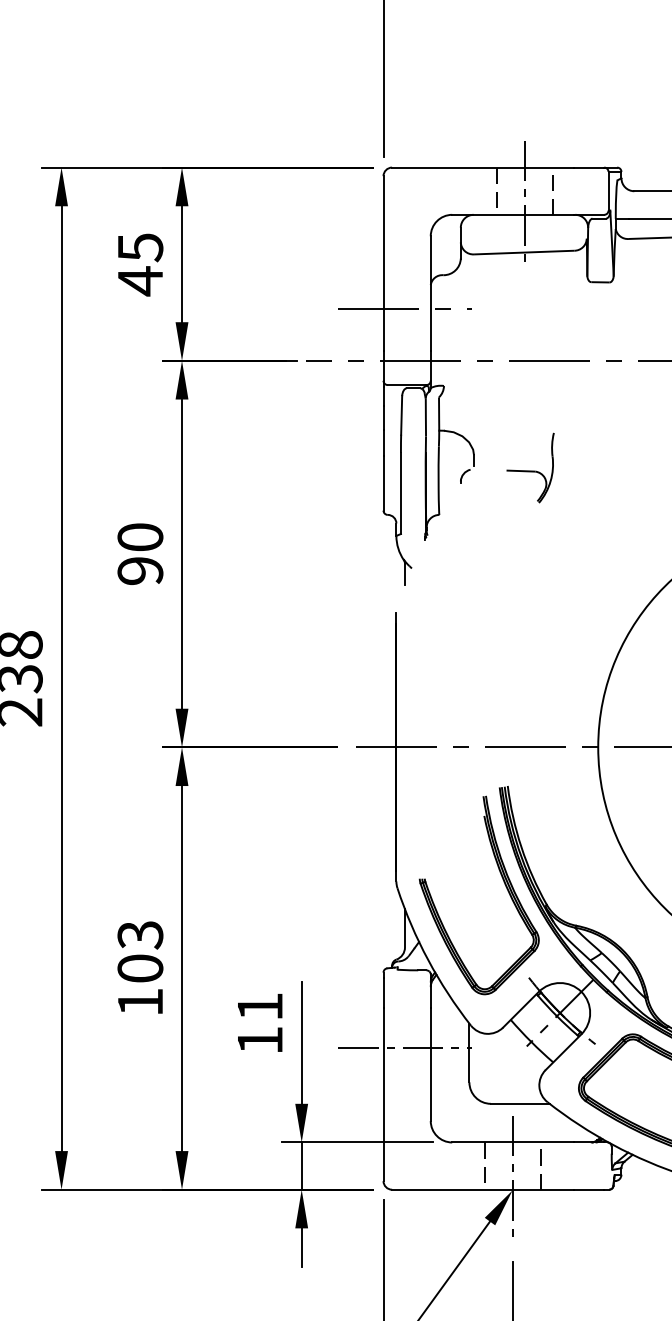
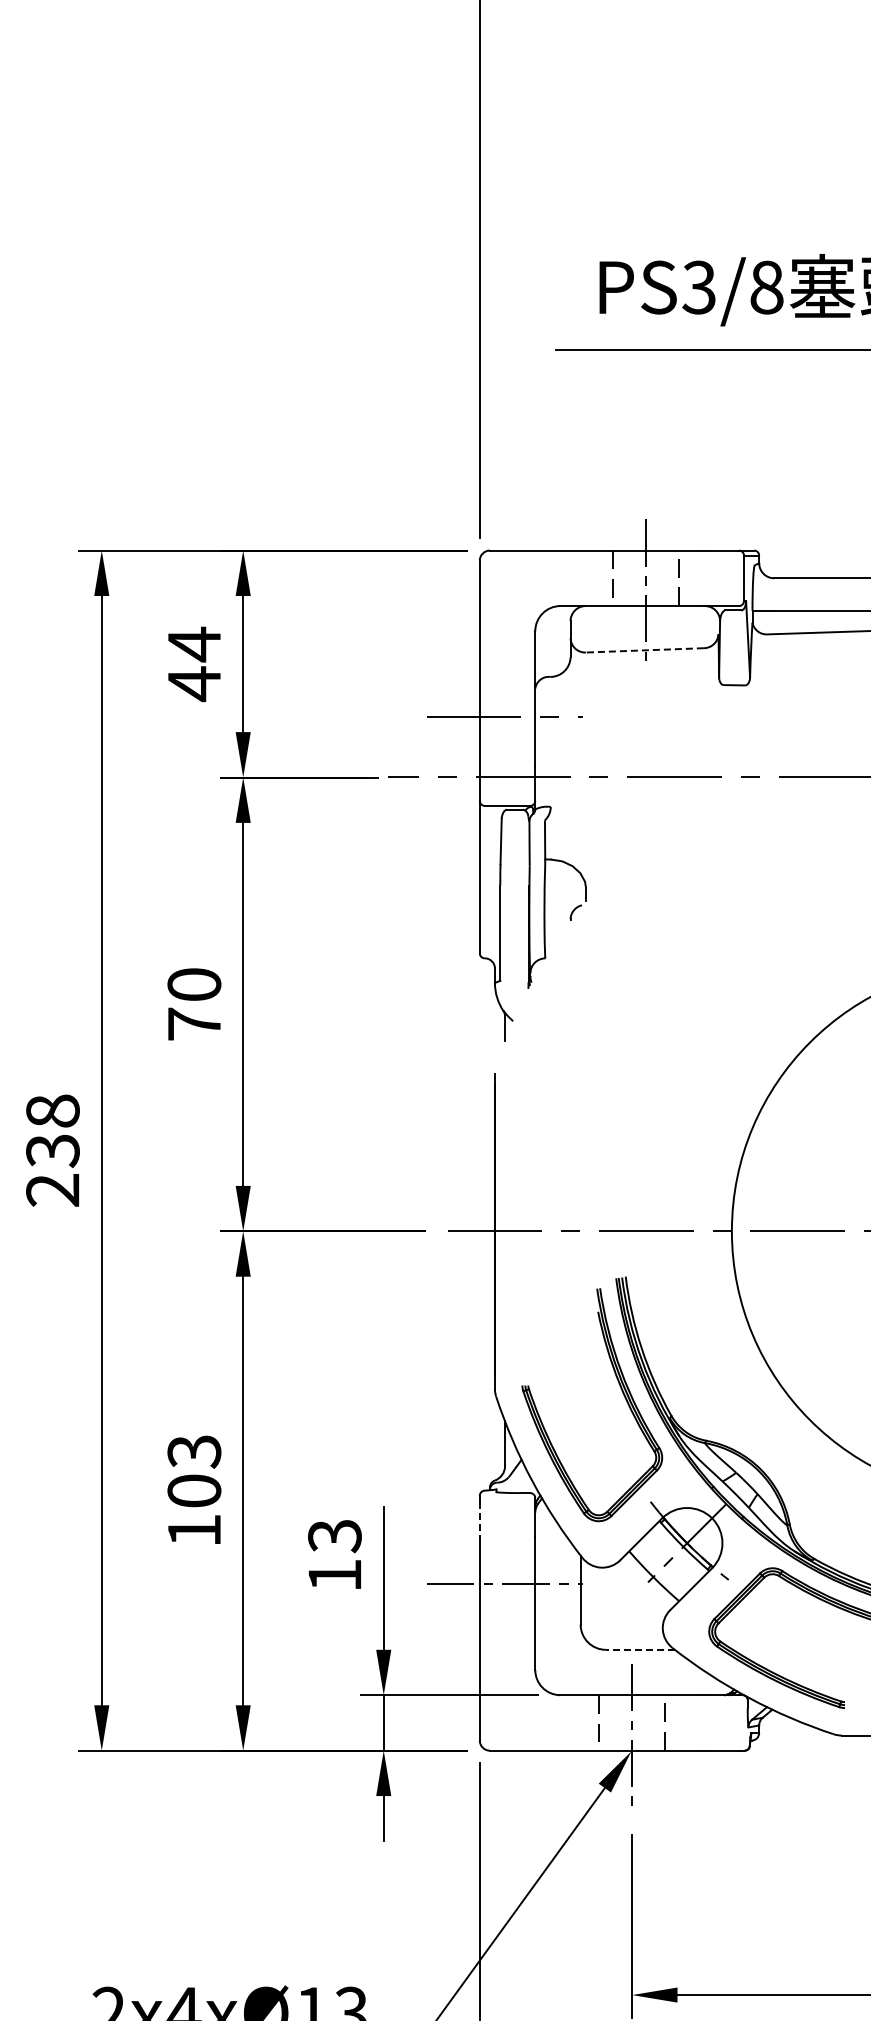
text: (140, 247) -> (194, 644), 45 -> 44
line: (523, 252) -> (644, 650), solid -> dashed
part: (530, 468) -> (652, 903), removed
text: (140, 570) -> (194, 1023), 90 -> 70
line: (383, 992) -> (479, 1519), solid -> dashed
text: (259, 1007) -> (334, 1536), 11 -> 13
line: (520, 1103) -> (640, 1649), solid -> dashed

